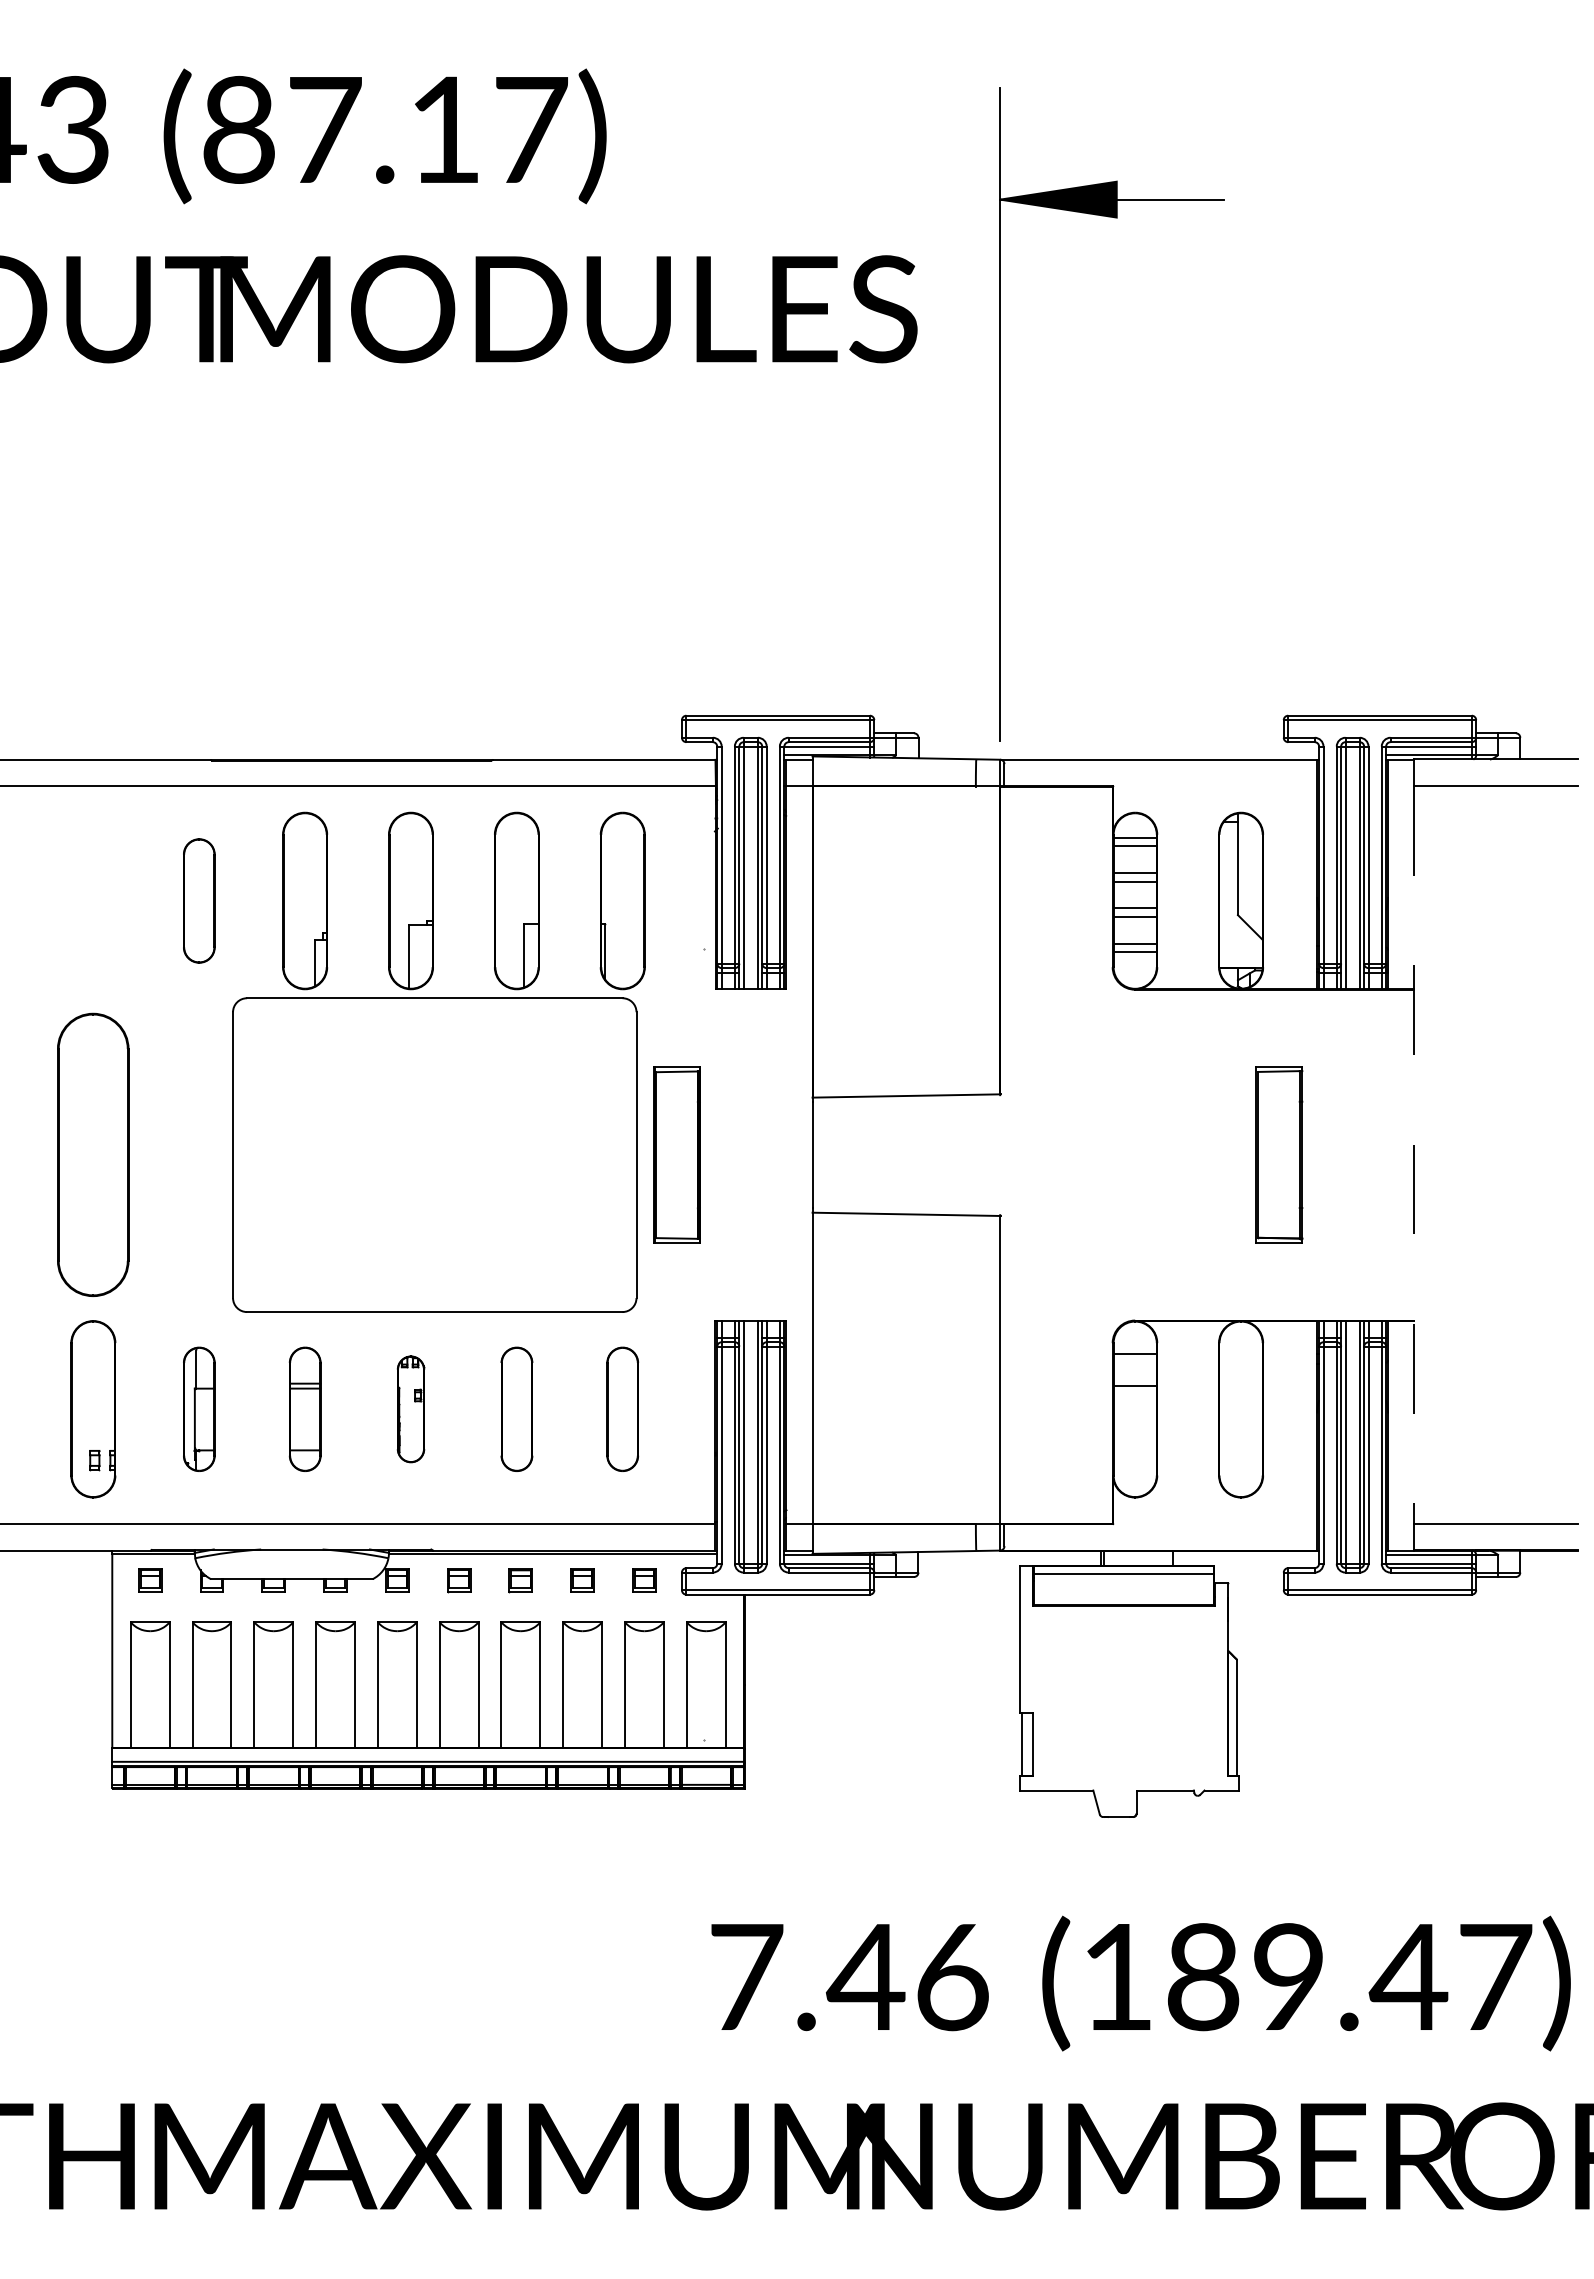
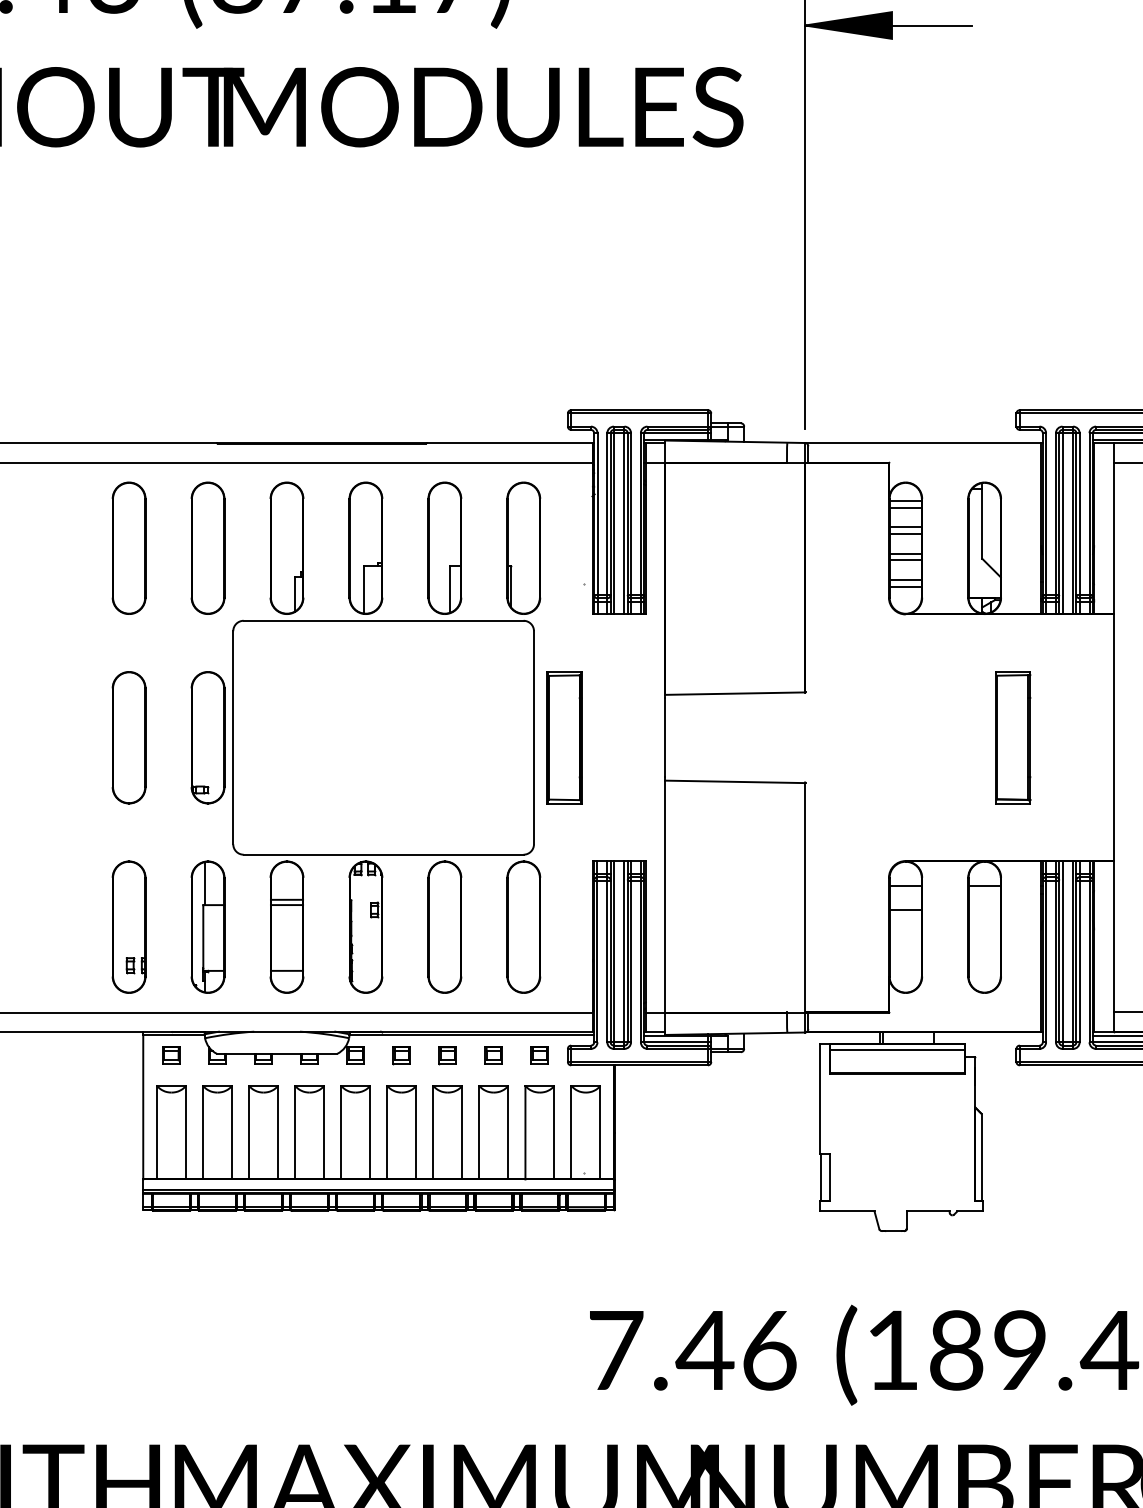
part: (93, 900) -> (129, 547), added
part: (199, 900) -> (208, 547), size x1.43
line: (1414, 1154) -> (1113, 737), dashed -> solid
part: (93, 1155) -> (129, 738), size x0.62
part: (199, 1155) -> (208, 738), added
line: (1240, 1354) -> (984, 886), added
part: (199, 1409) -> (208, 927), size x1.43
part: (305, 1409) -> (287, 927), size x1.43
part: (410, 1409) -> (365, 927), size x1.67
part: (516, 1409) -> (444, 927), size x1.43
part: (622, 1409) -> (523, 927), size x1.43

